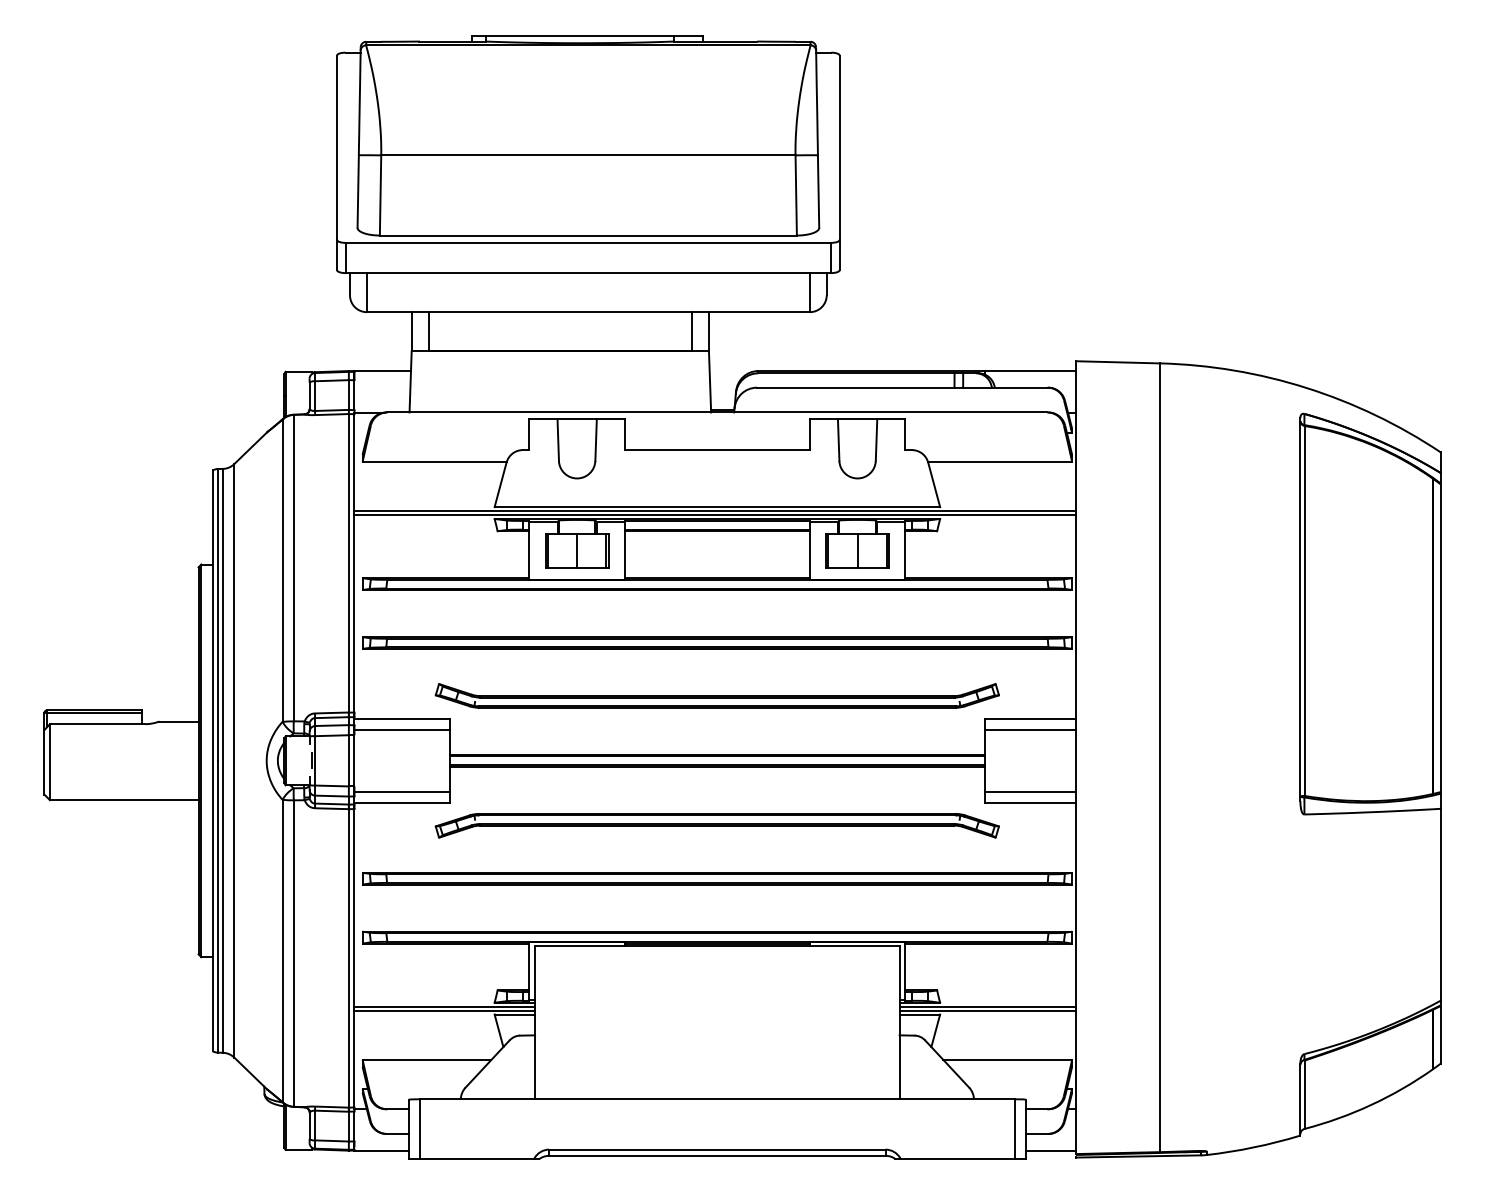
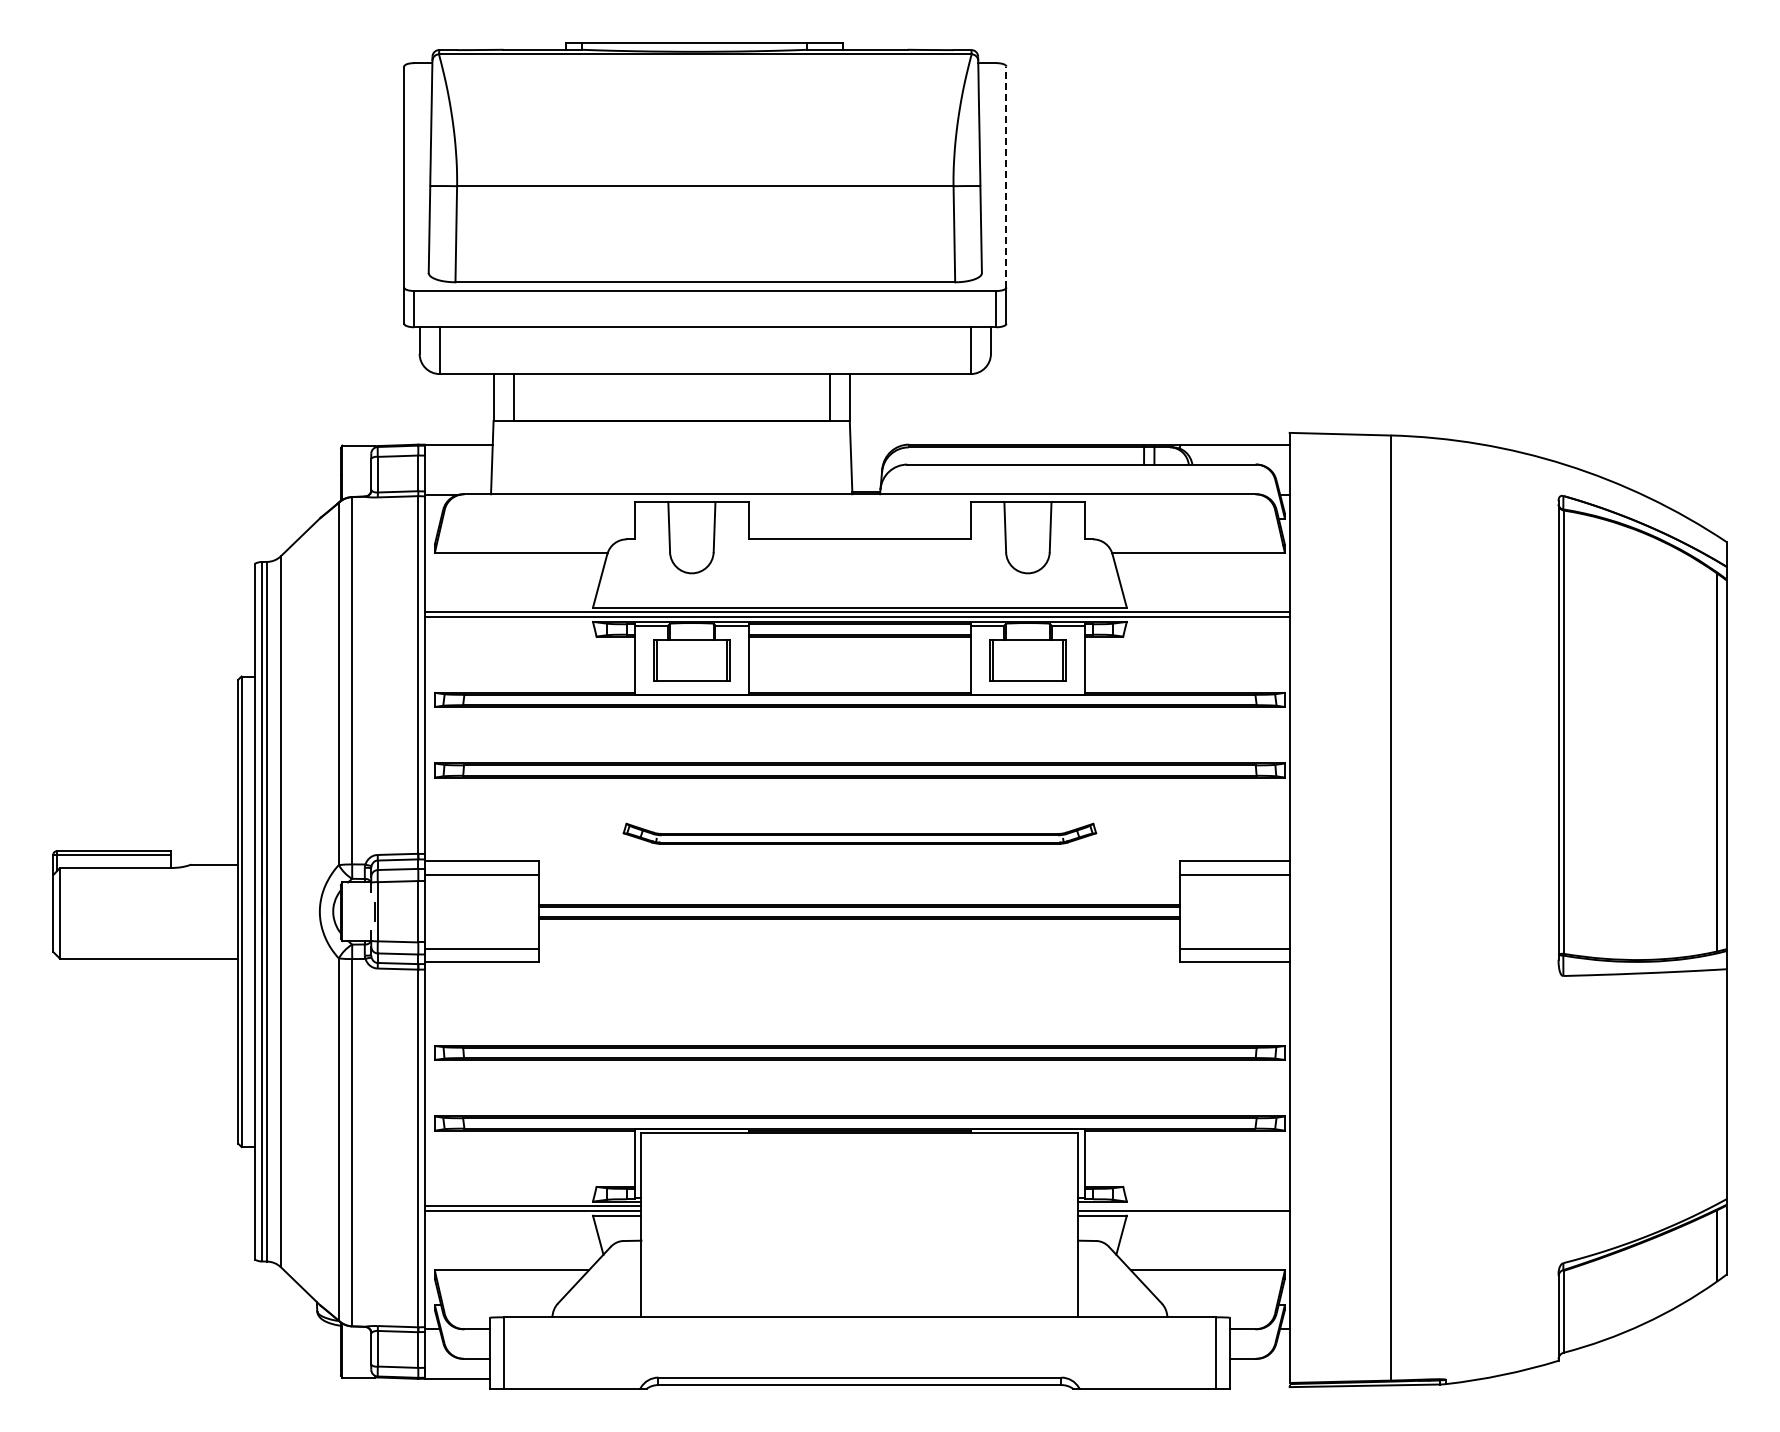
line: (839, 147) -> (1006, 176), solid -> dashed
line: (576, 550) -> (691, 659), removed
line: (857, 550) -> (1027, 659), removed
part: (717, 695) -> (859, 833), size x0.7
part: (717, 825) -> (859, 989), removed
line: (987, 1006) -> (1183, 1206), removed
line: (1050, 1150) -> (1259, 1378), removed

